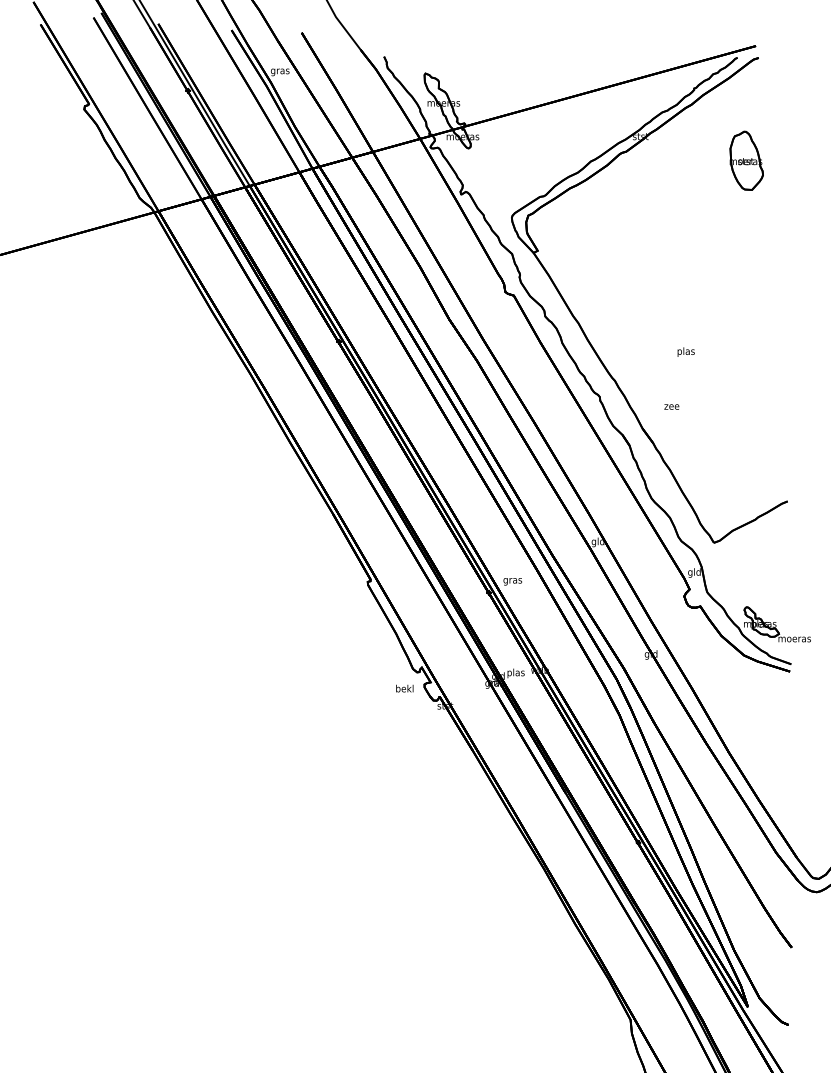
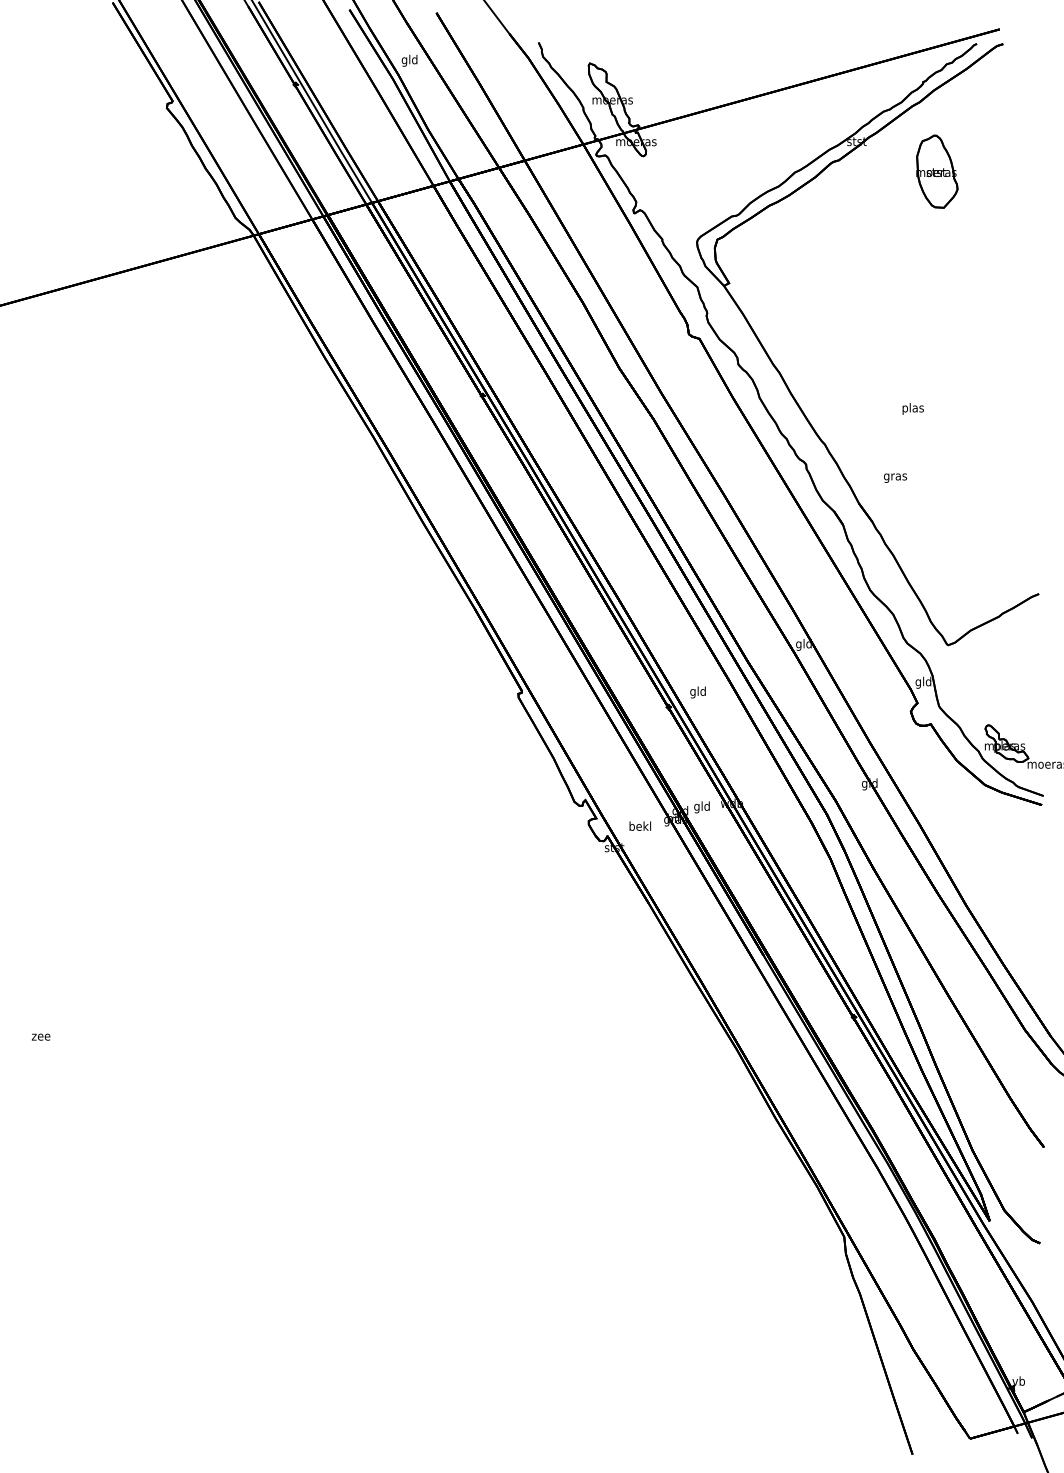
text: (279, 71) -> (409, 60), gras -> gld
part: (746, 160) -> (937, 171), moved
text: (671, 407) -> (895, 477), zee -> gras
text: (512, 580) -> (697, 692), gras -> gld
text: (515, 673) -> (701, 807), plas -> gld
text: (404, 688) -> (639, 825), moved

